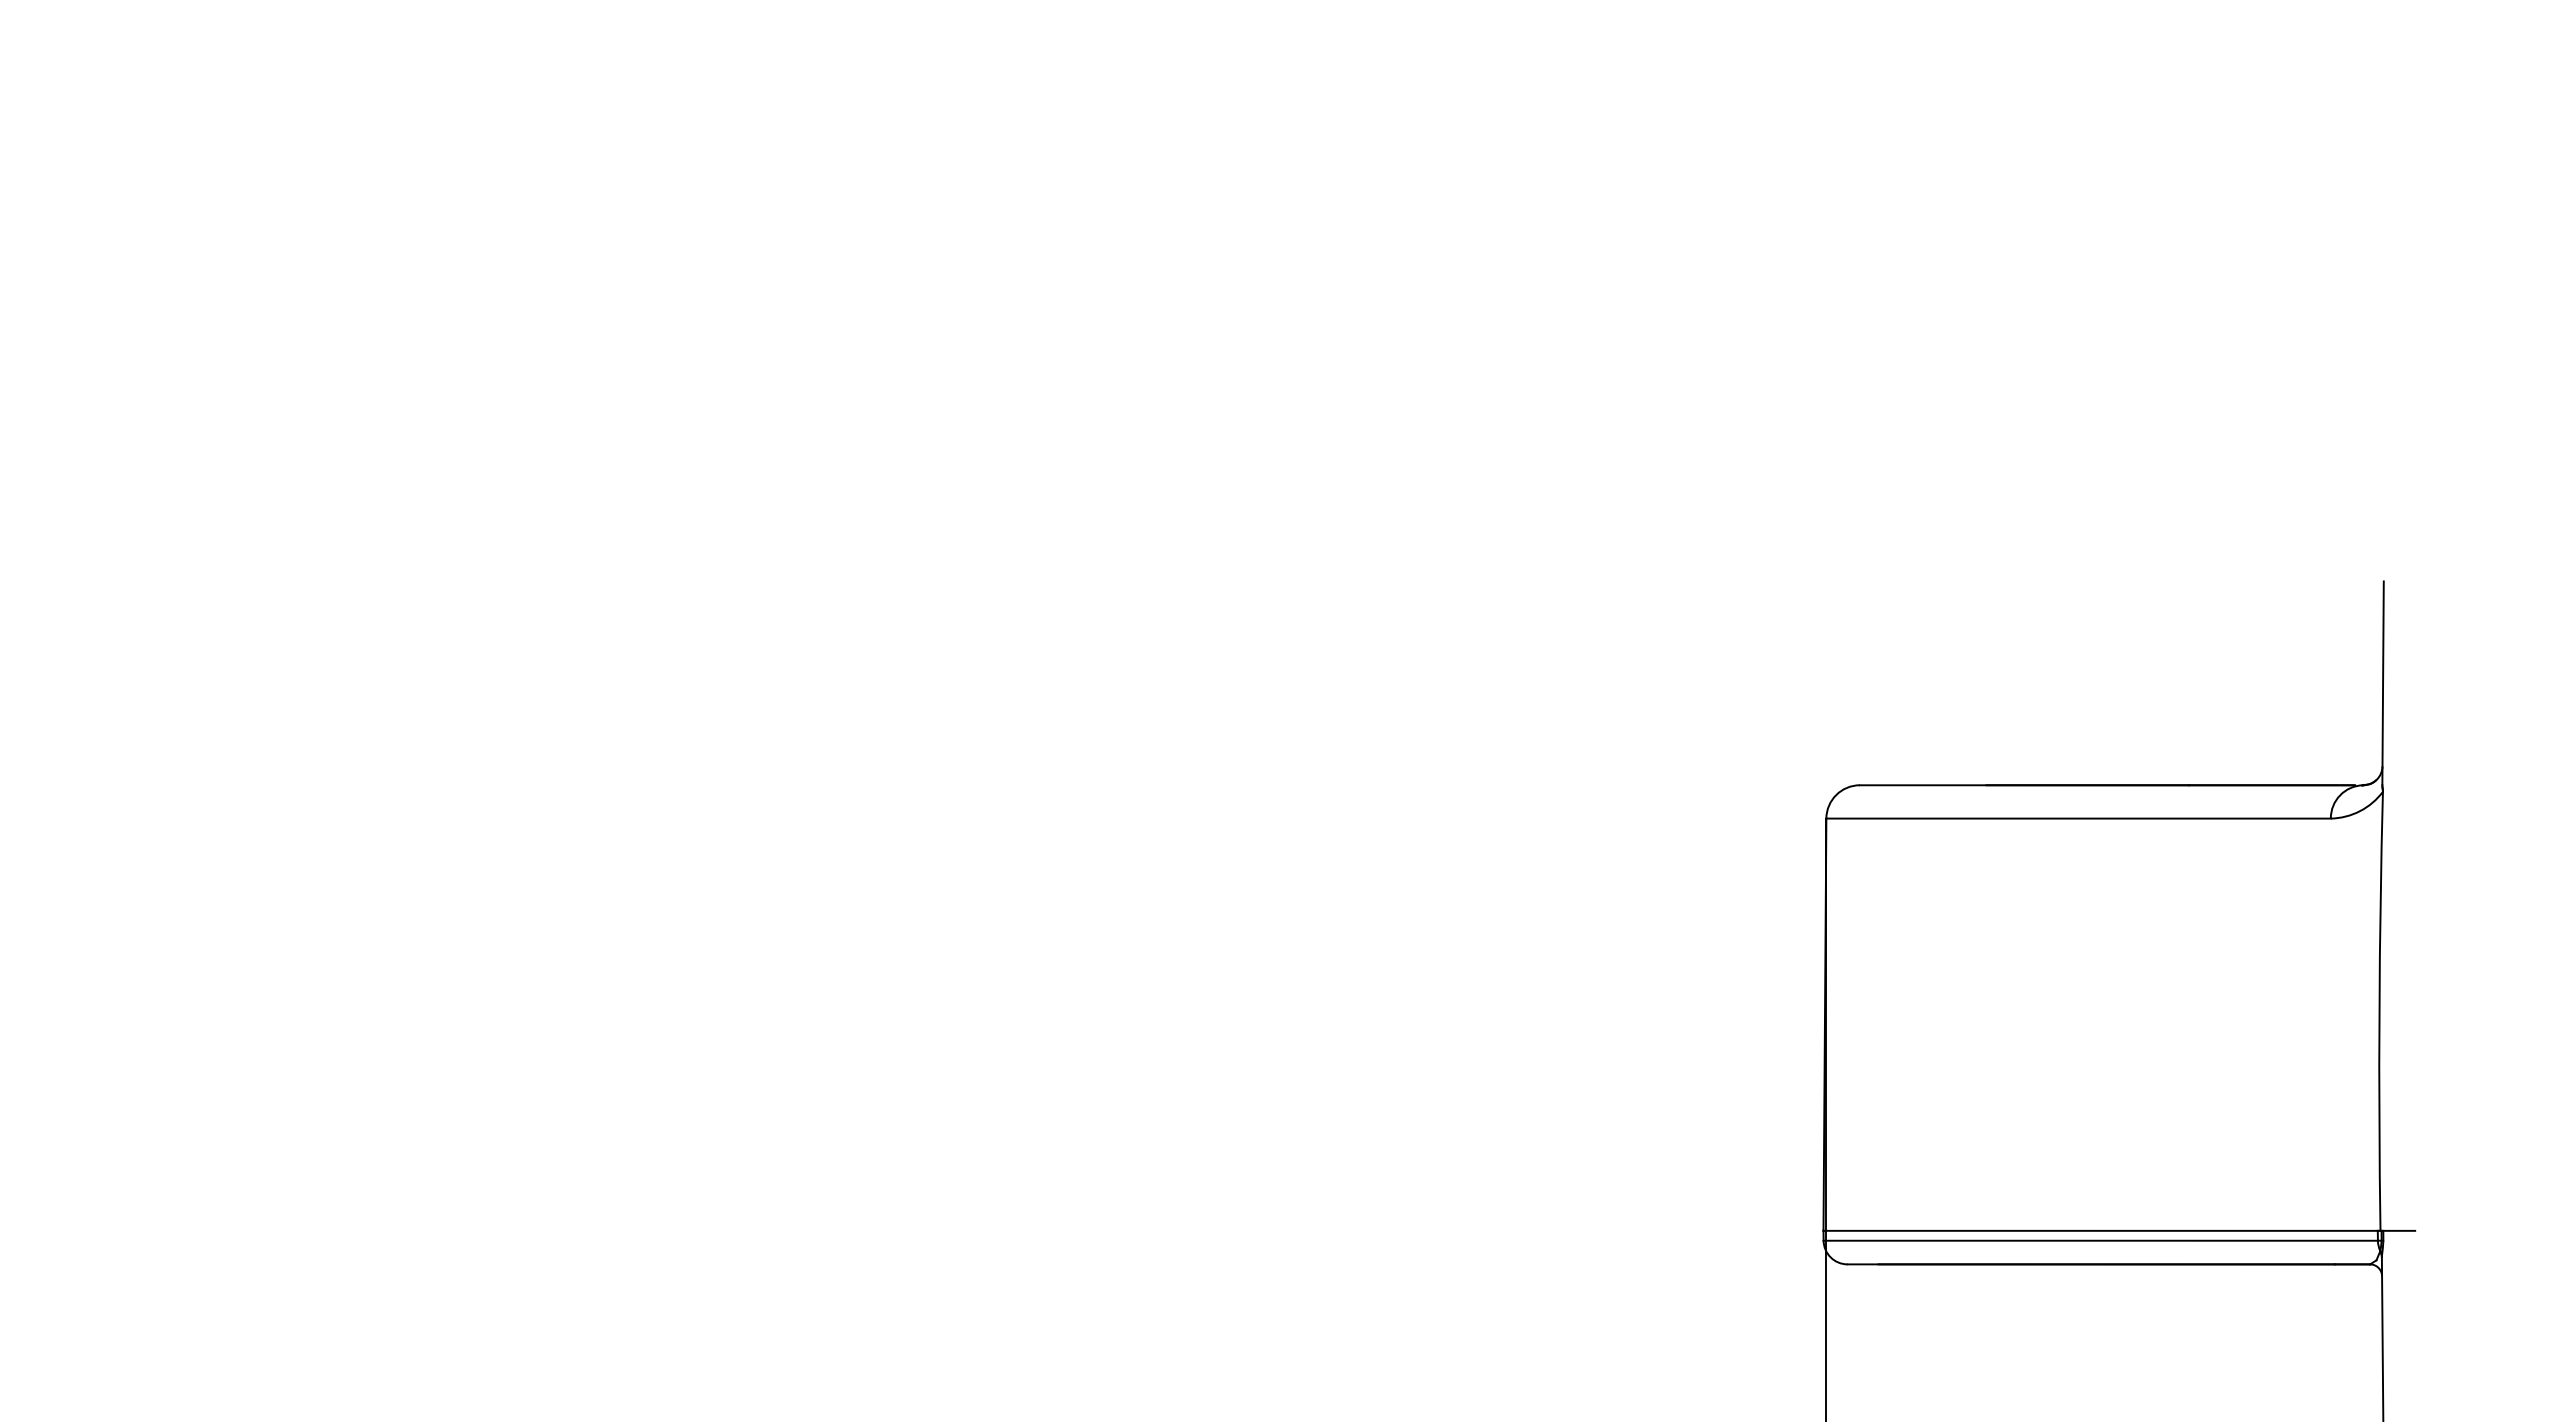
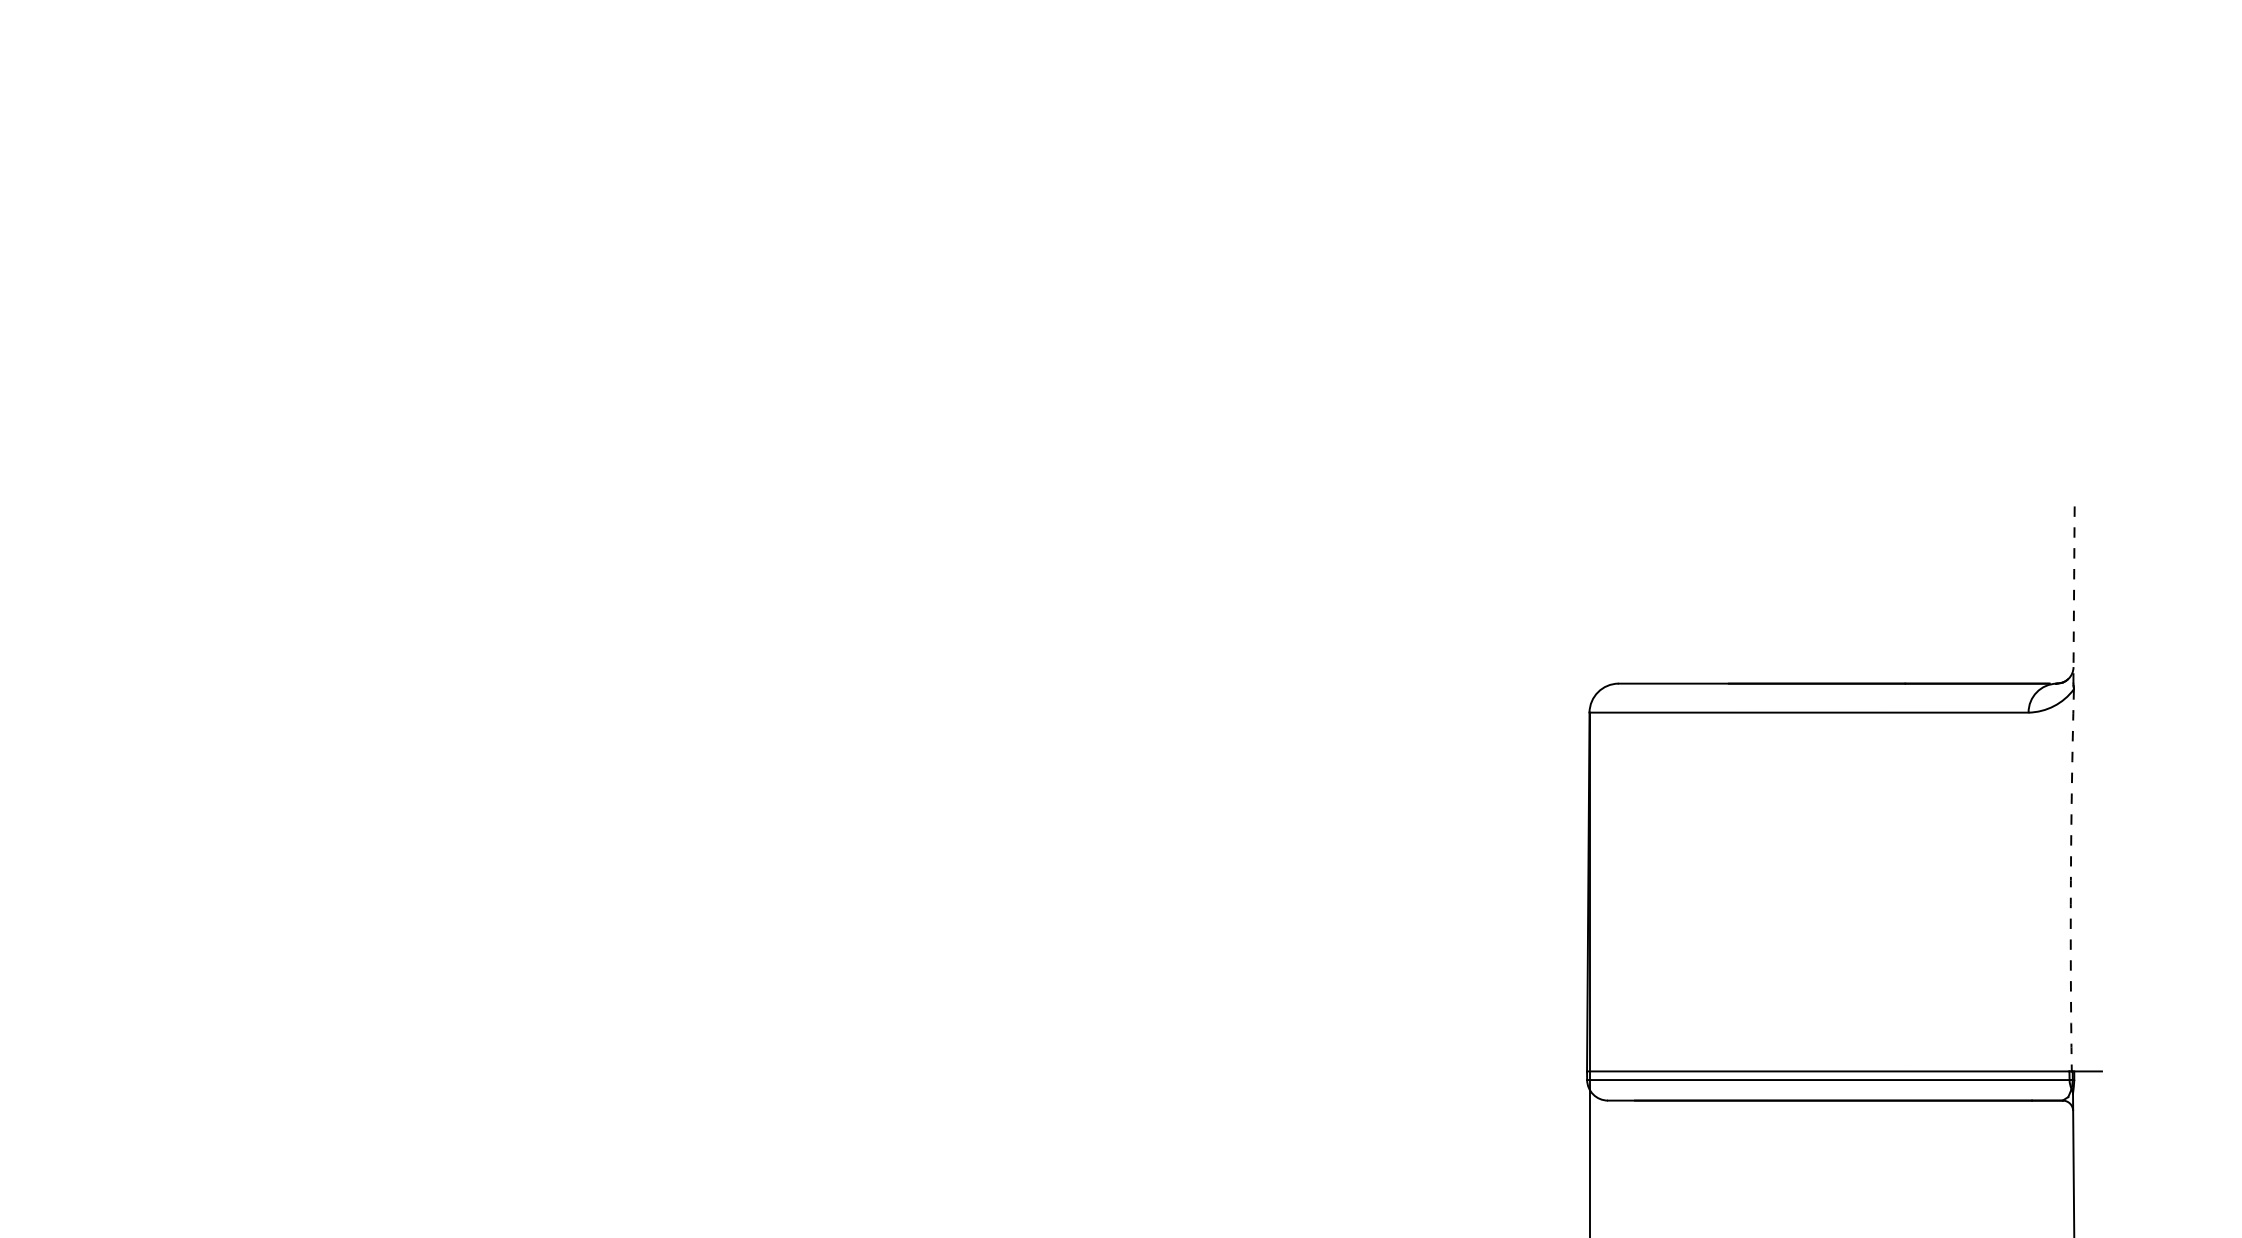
line: (2383, 683) -> (2074, 595), solid -> dashed
arc: (2379, 1011) -> (2070, 880), solid -> dashed

